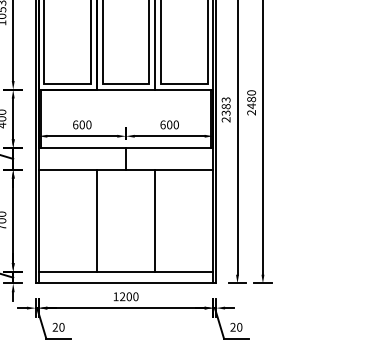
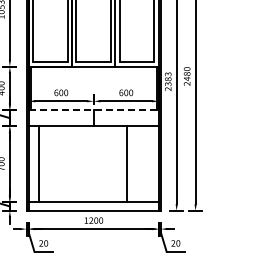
line: (125, 148) -> (93, 110), solid -> dashed
line: (97, 221) -> (39, 164), moved
line: (155, 221) -> (127, 164), moved

